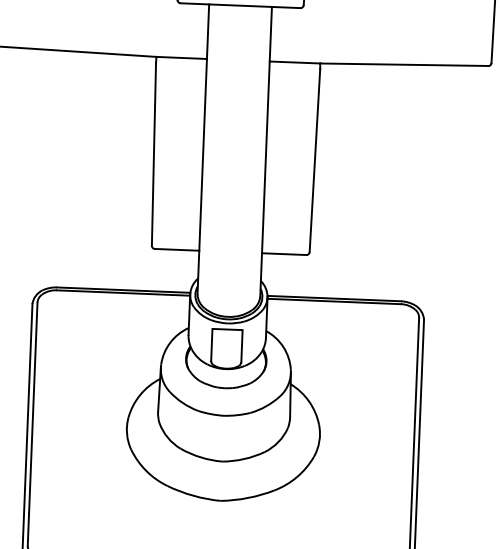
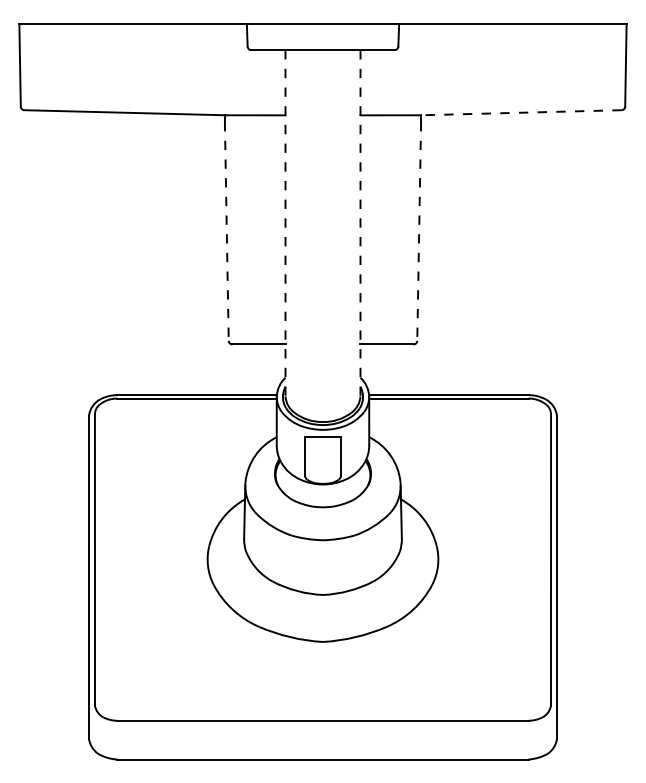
line: (403, 64) -> (520, 112), solid -> dashed
line: (203, 149) -> (285, 223), solid -> dashed
line: (266, 152) -> (360, 223), solid -> dashed
line: (153, 154) -> (226, 231), solid -> dashed
line: (315, 160) -> (419, 231), solid -> dashed

